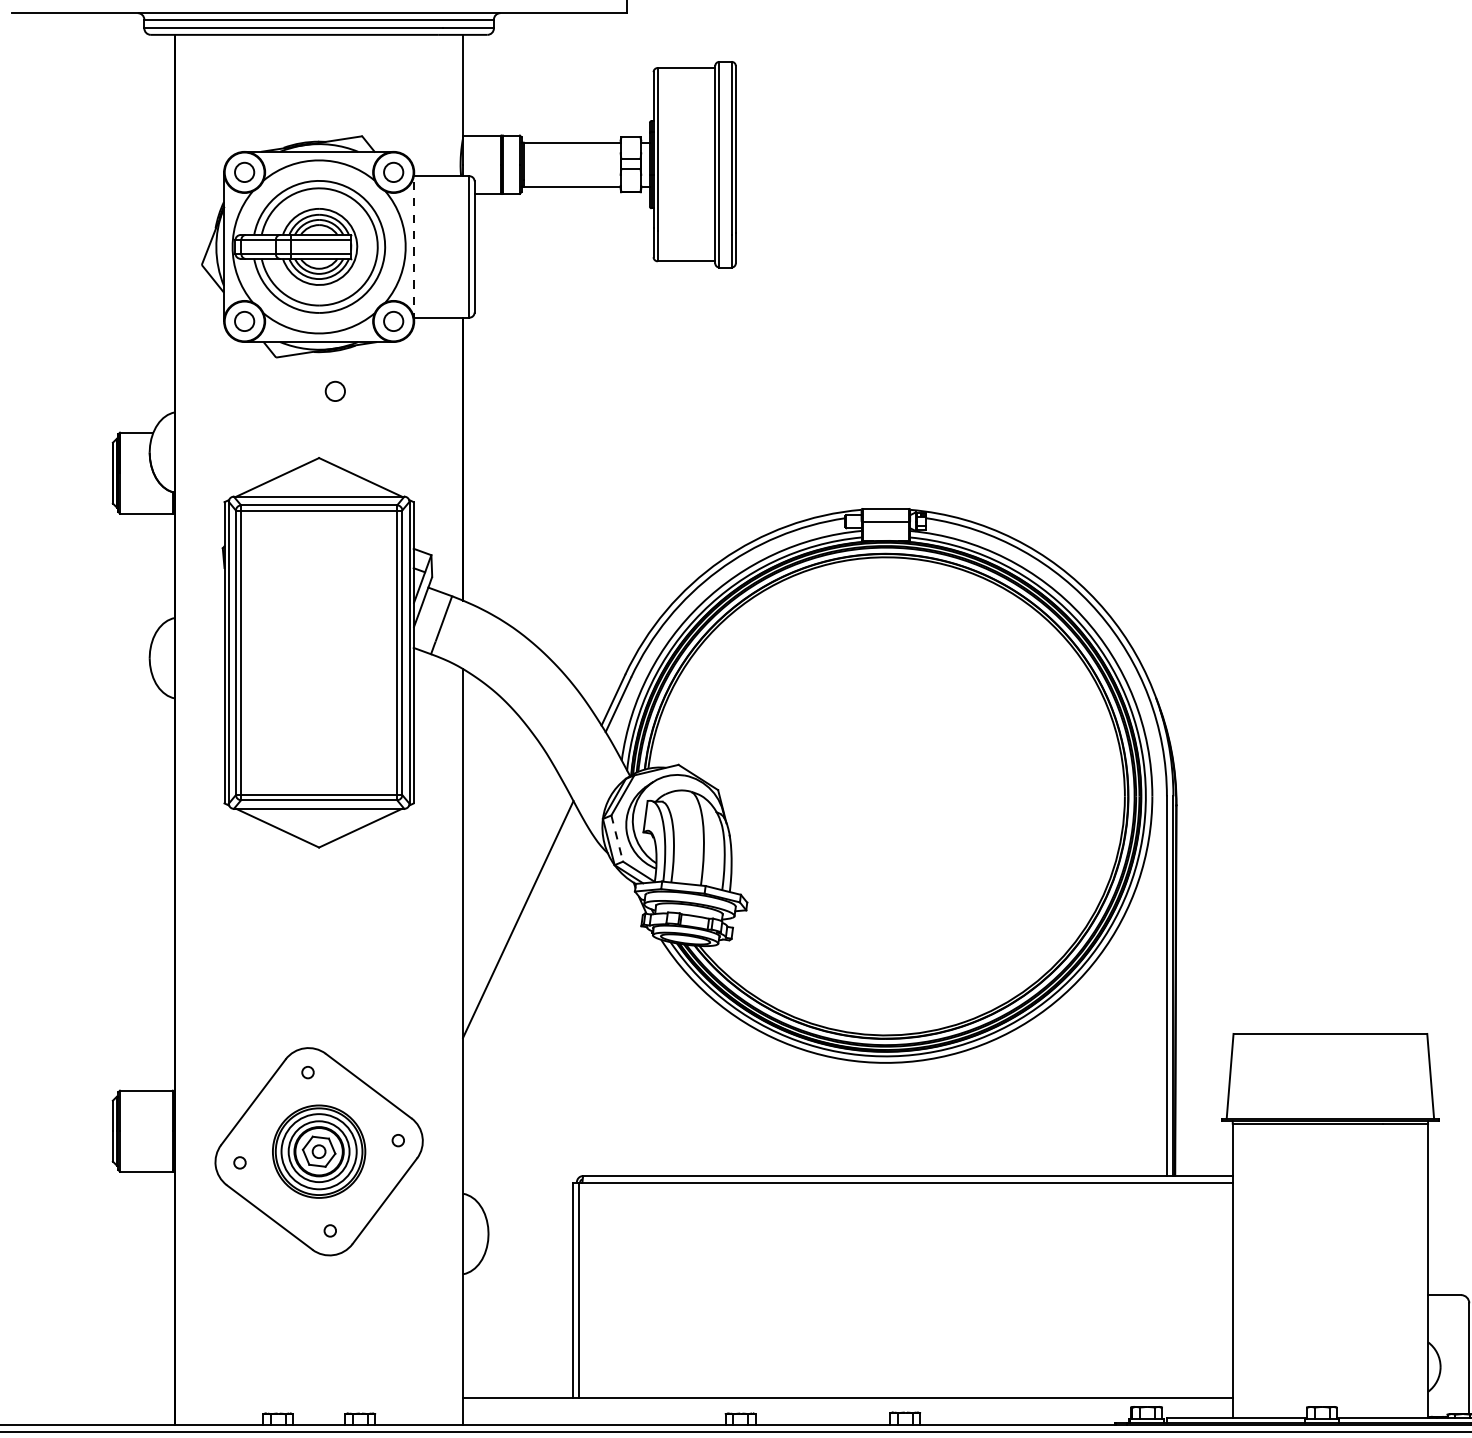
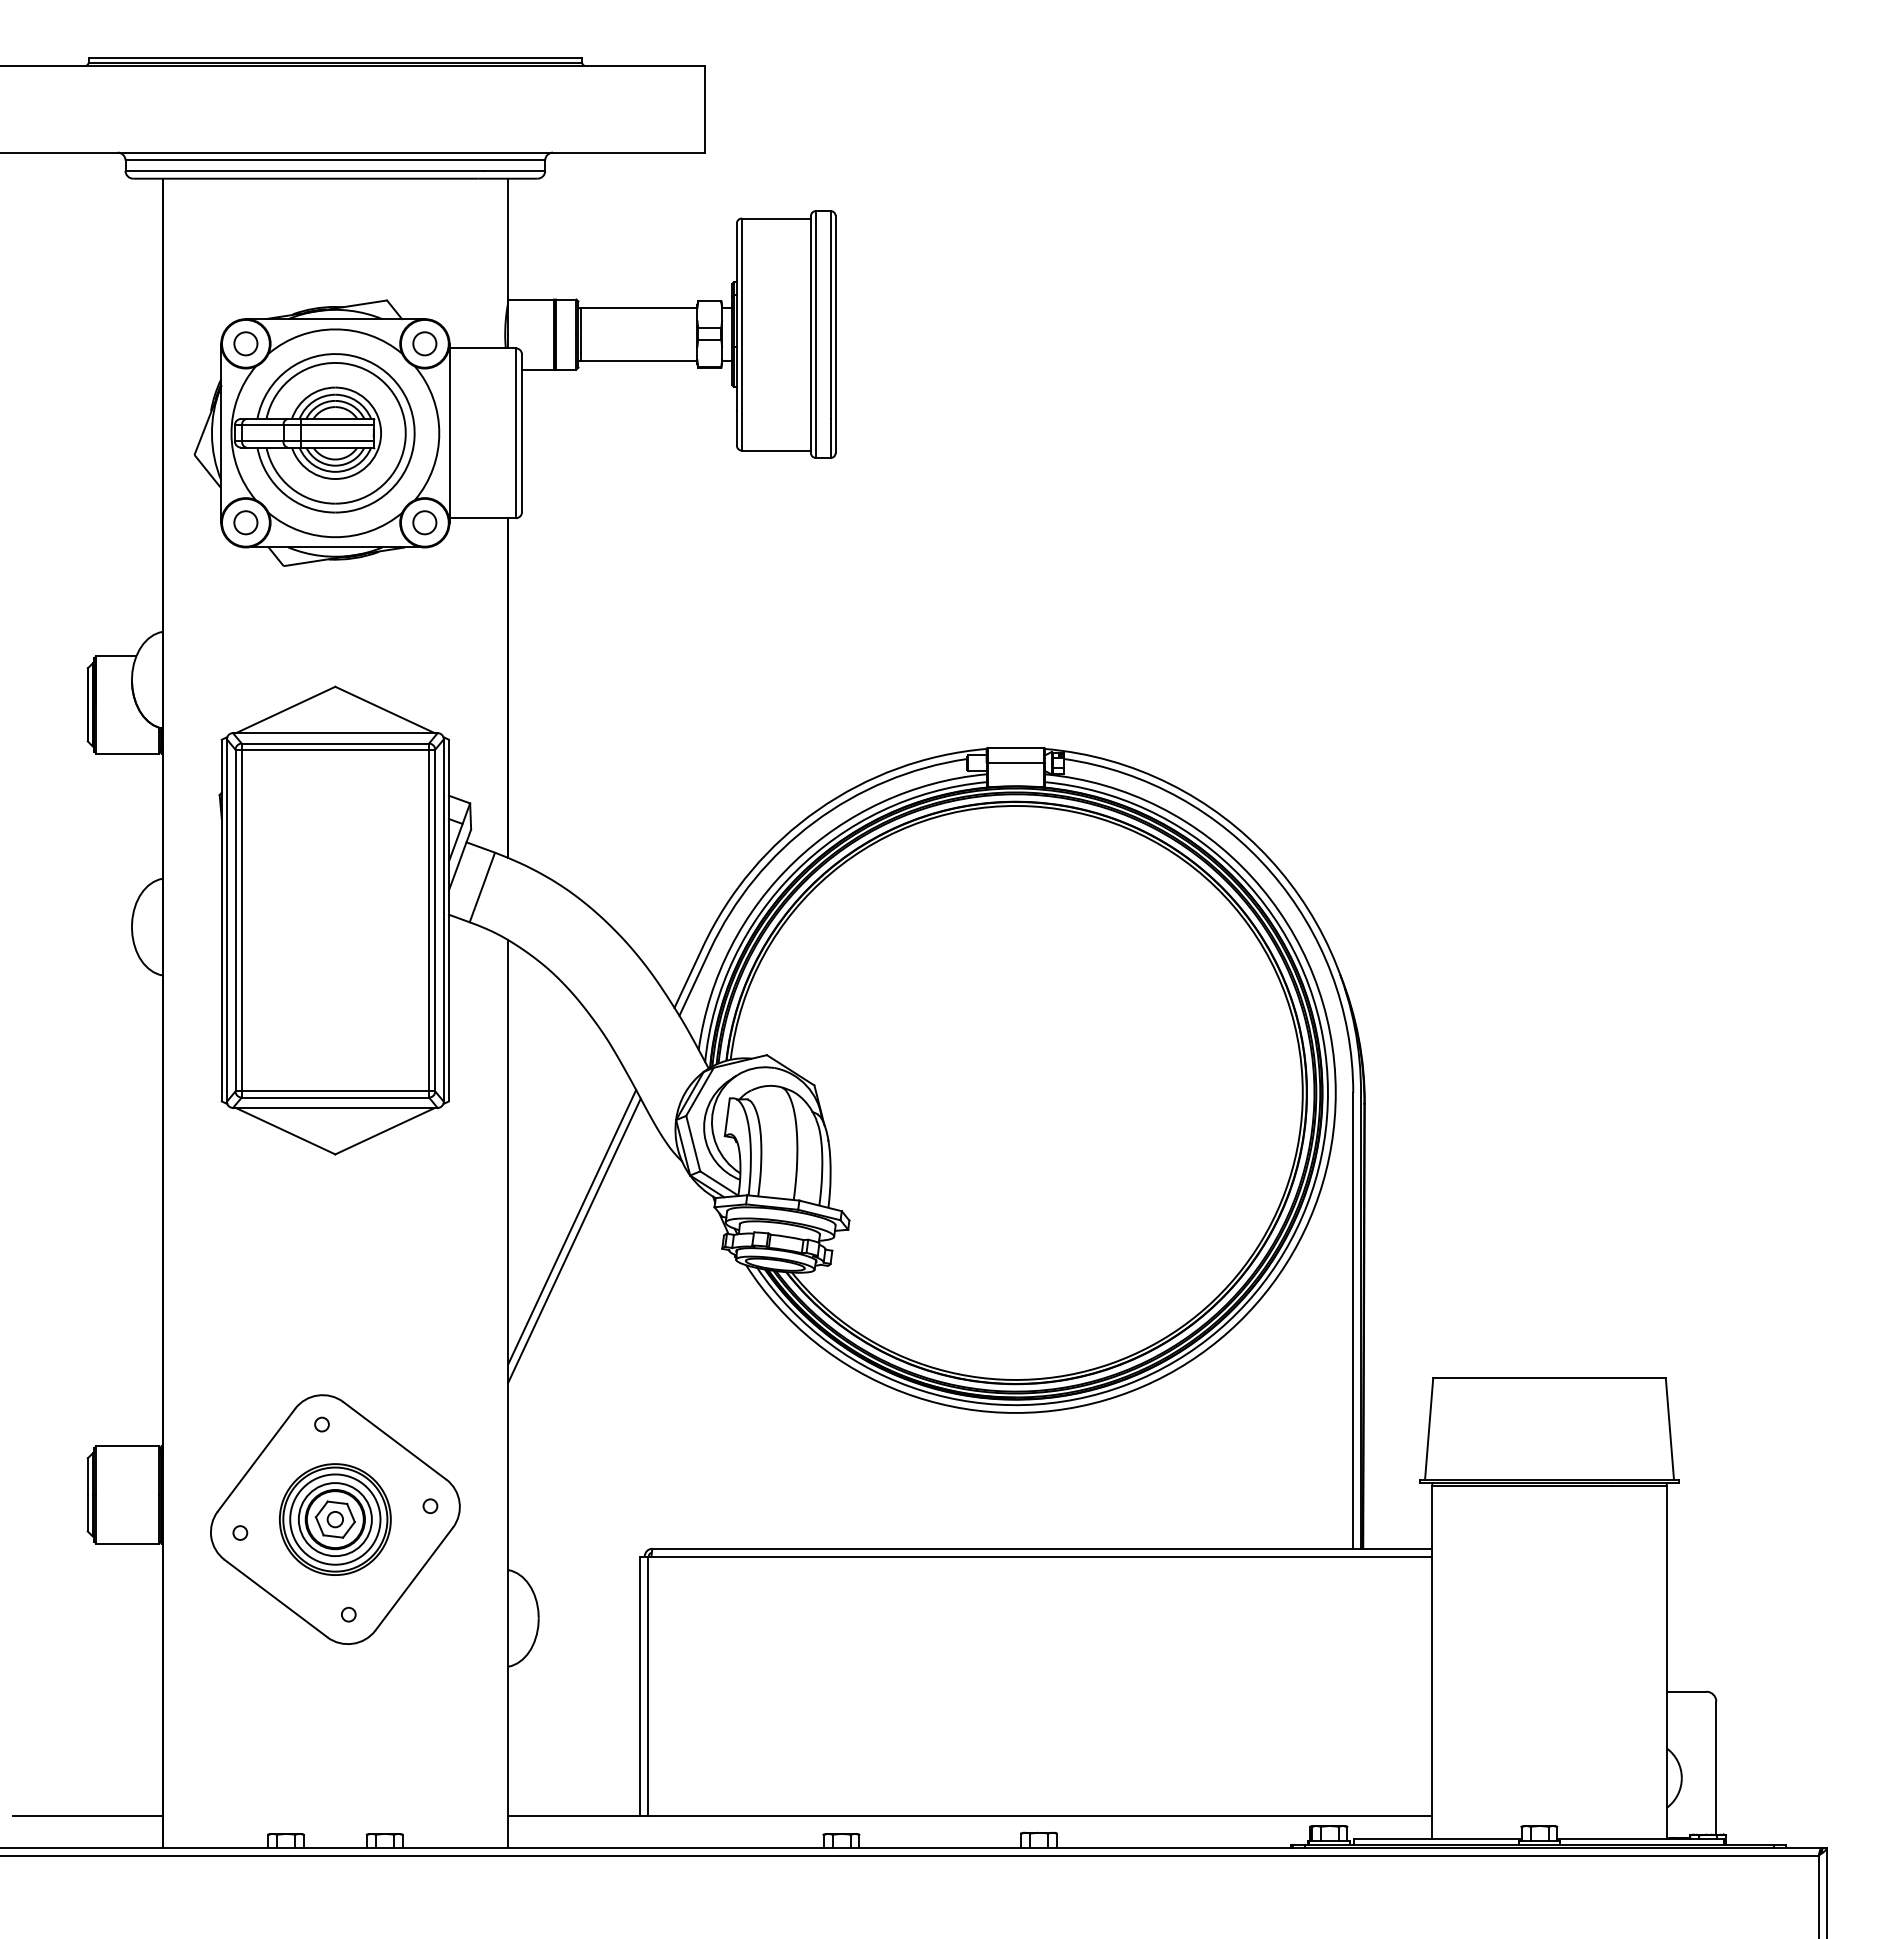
line: (414, 246) -> (449, 432), dashed -> solid
circle: (335, 391) -> (354, 606), removed
line: (617, 838) -> (693, 1143), dashed -> solid
line: (516, 908) -> (572, 1227), added
line: (112, 1398) -> (87, 1815), added

